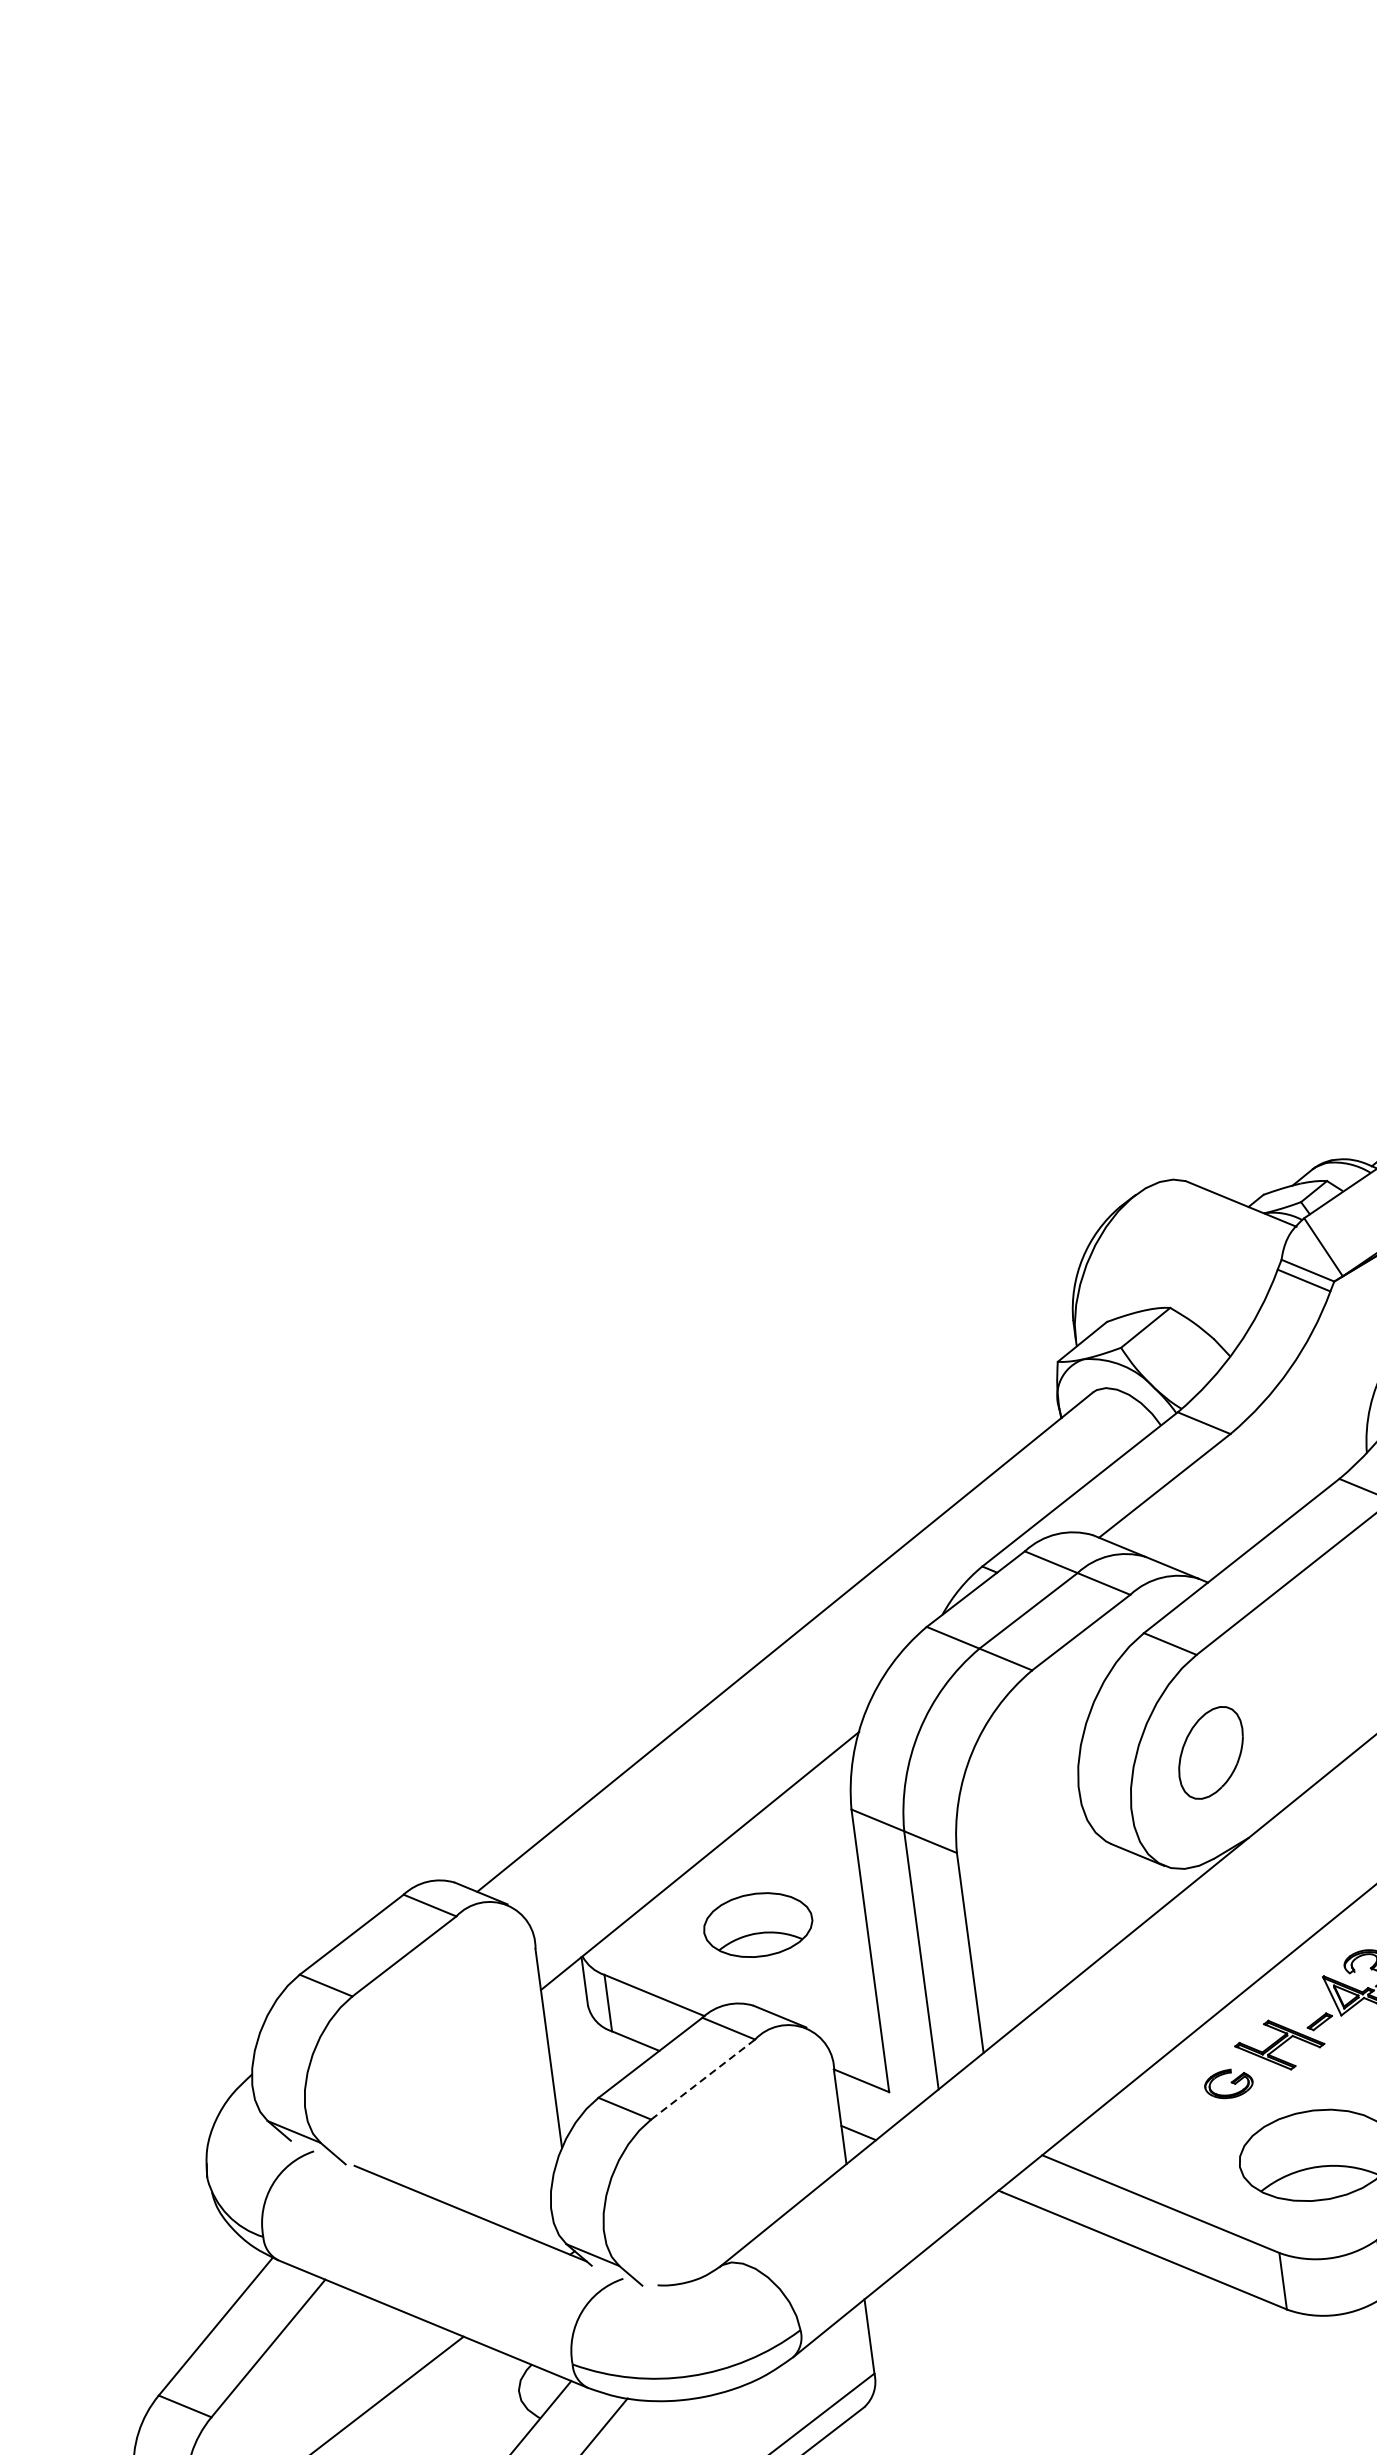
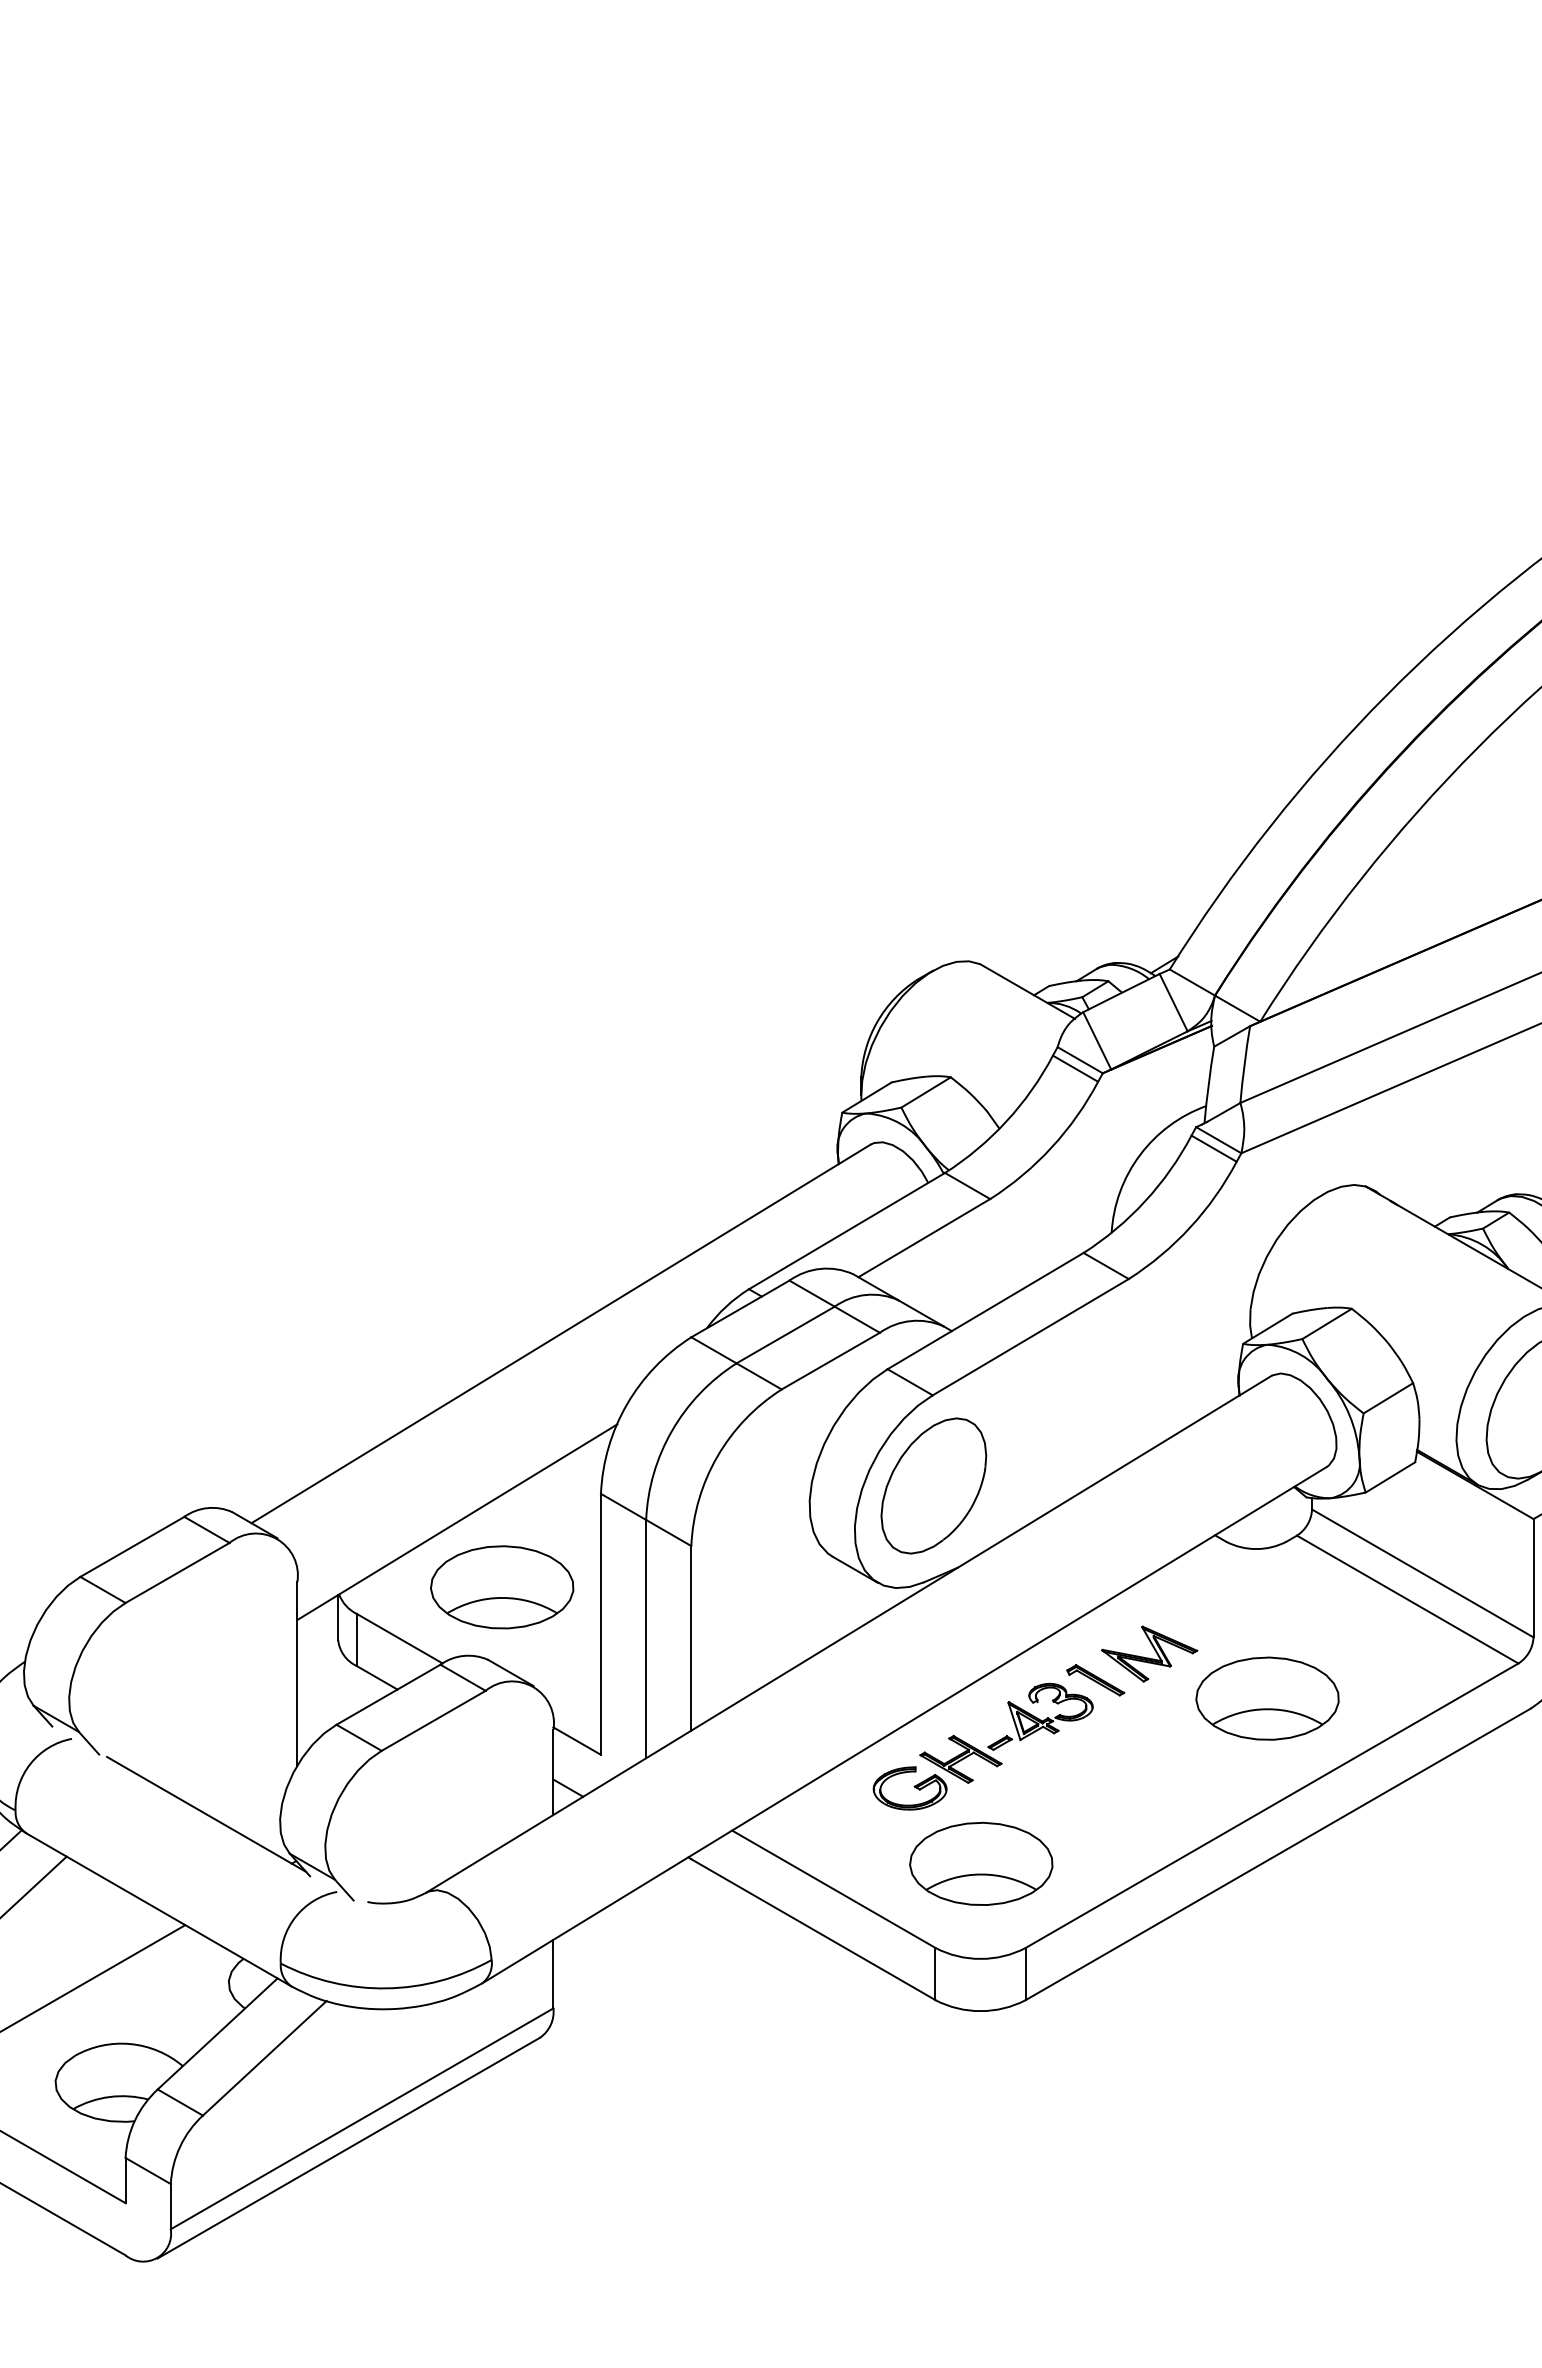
part: (1210, 1752) -> (933, 1485), size x1.67
part: (758, 1925) -> (502, 1587), size x1.43
line: (703, 2079) -> (434, 1720), dashed -> solid
part: (1228, 2084) -> (909, 1788), size x1.67

